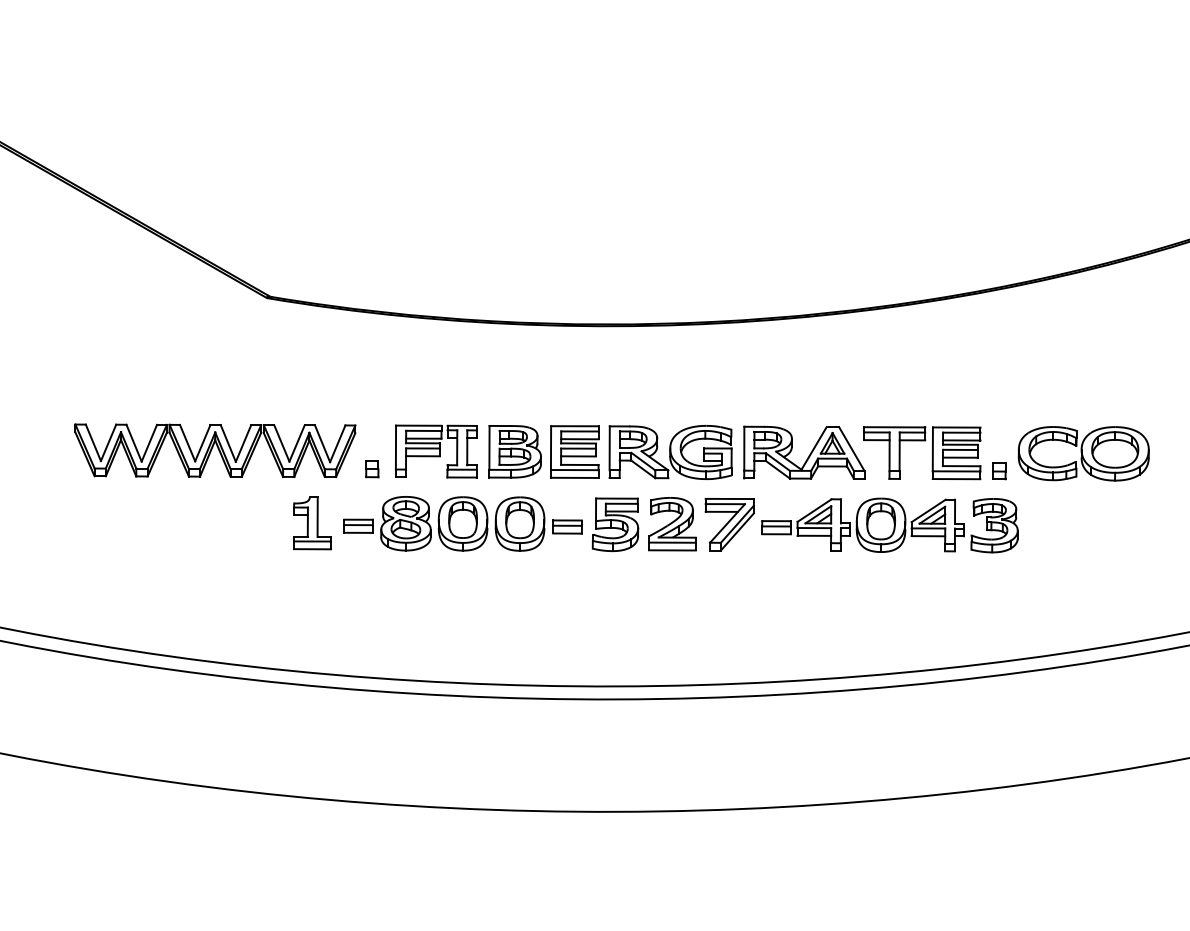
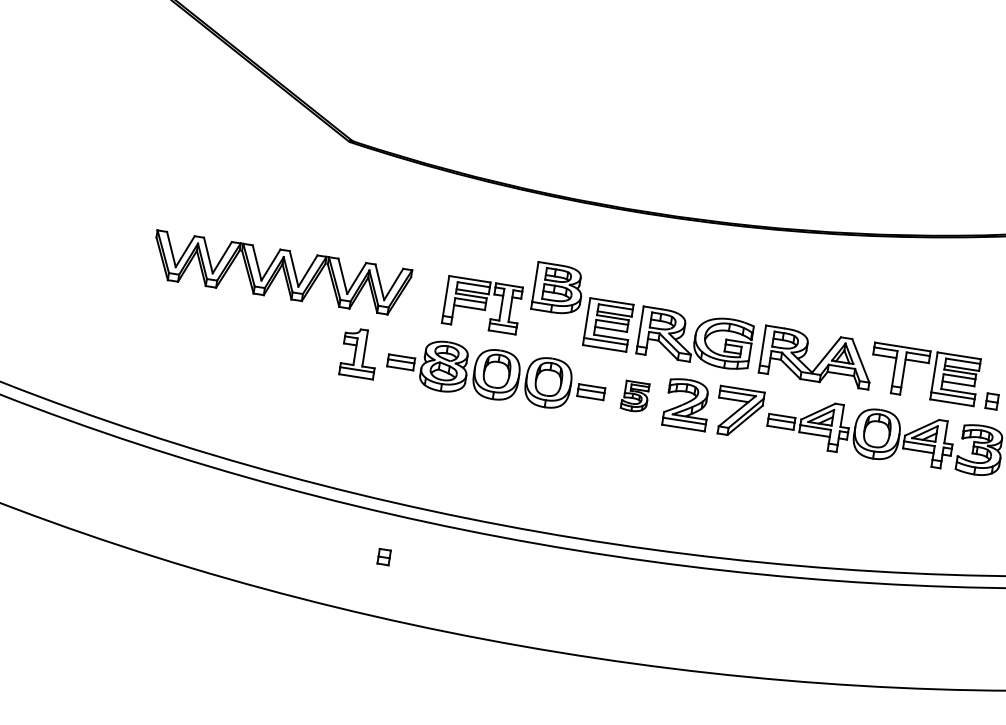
part: (514, 451) -> (557, 288), moved
part: (372, 469) -> (384, 557), moved
part: (615, 524) -> (635, 396), size x0.6

